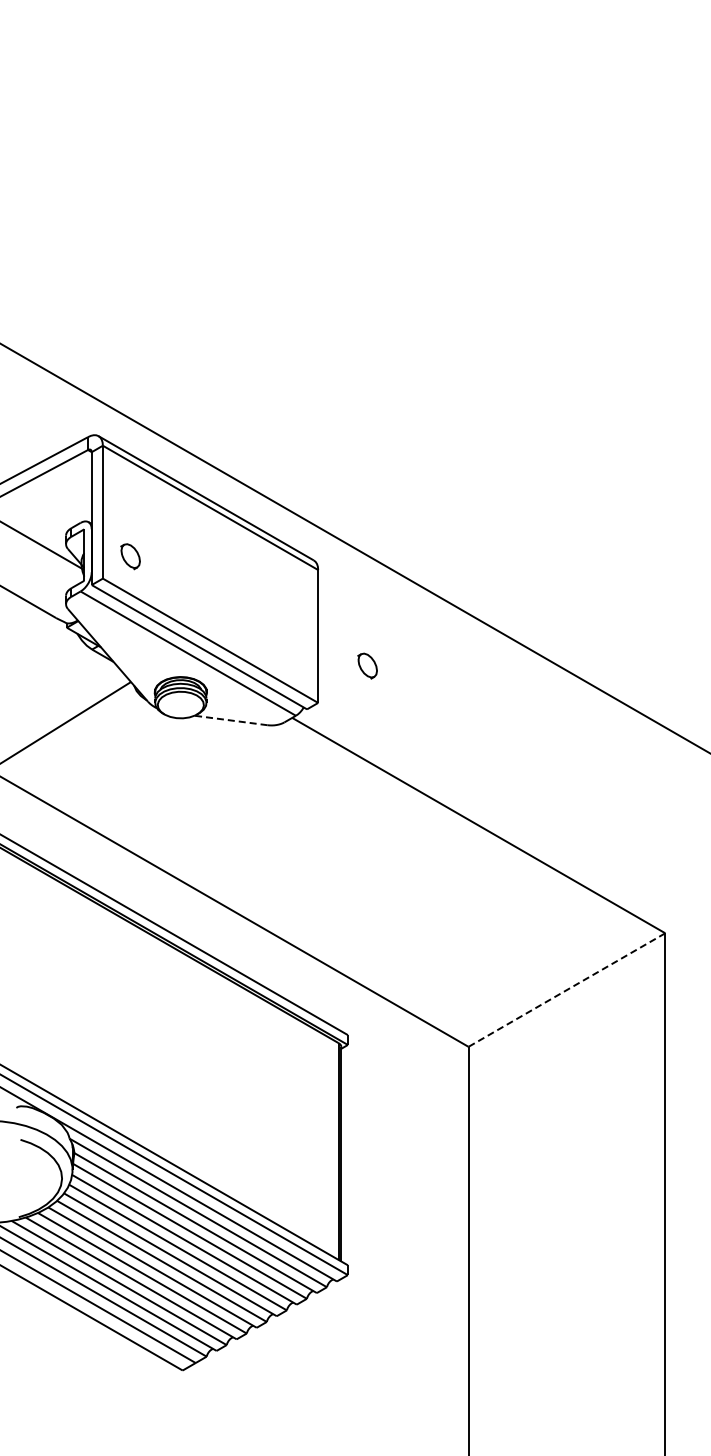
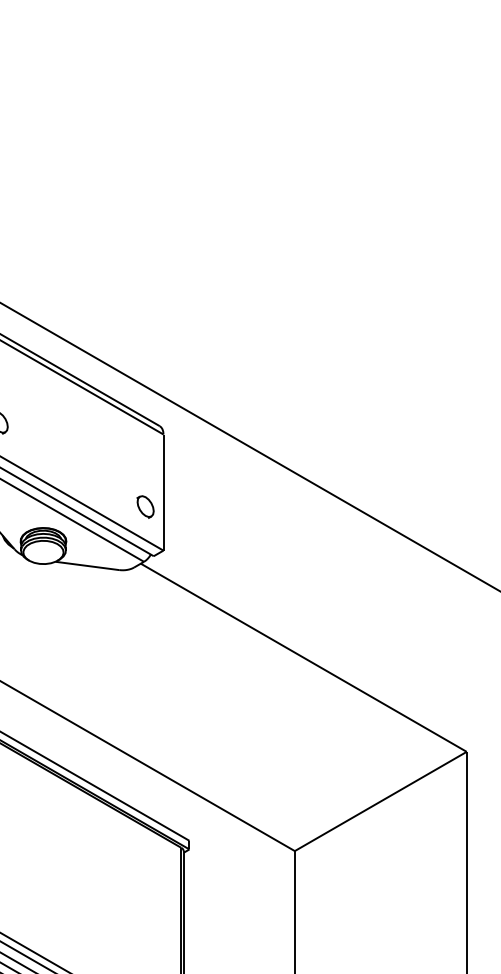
part: (367, 665) -> (145, 506), moved
line: (231, 720) -> (87, 565), dashed -> solid
line: (566, 990) -> (380, 801), dashed -> solid

